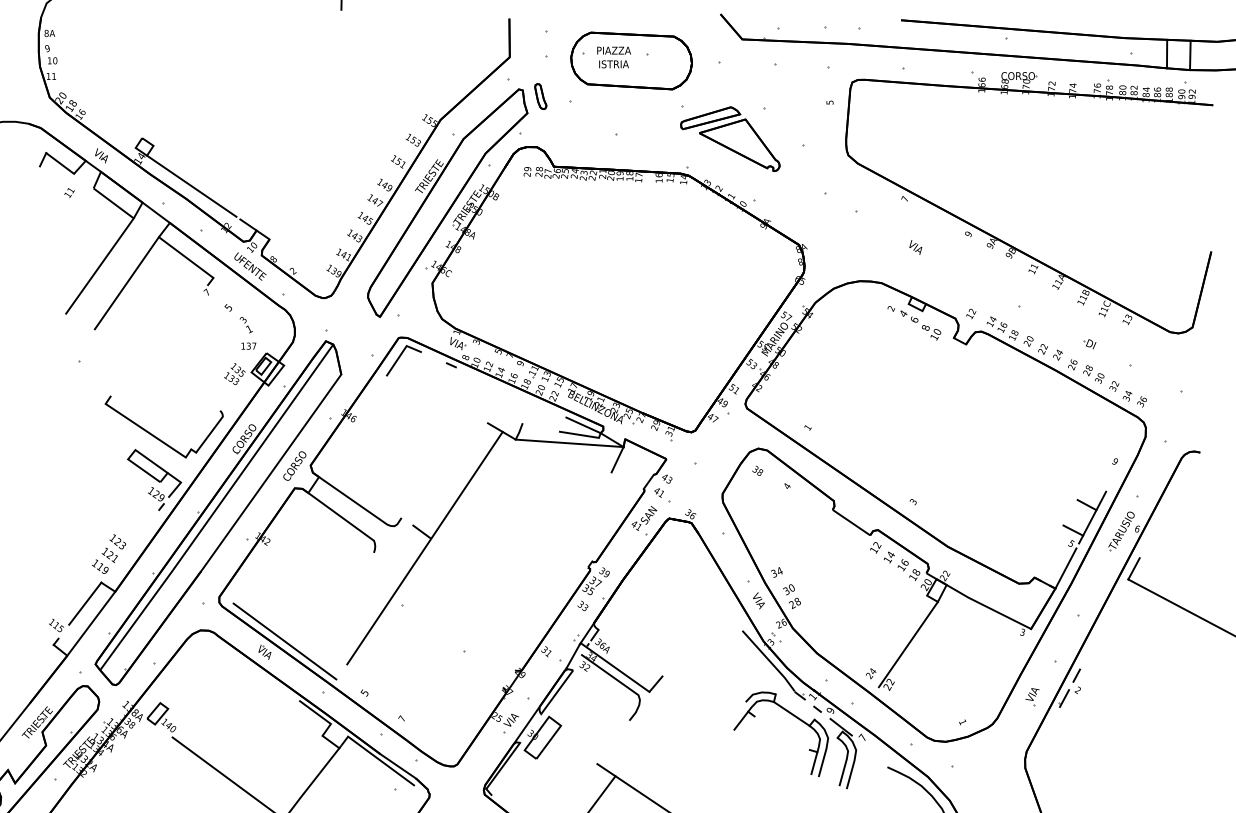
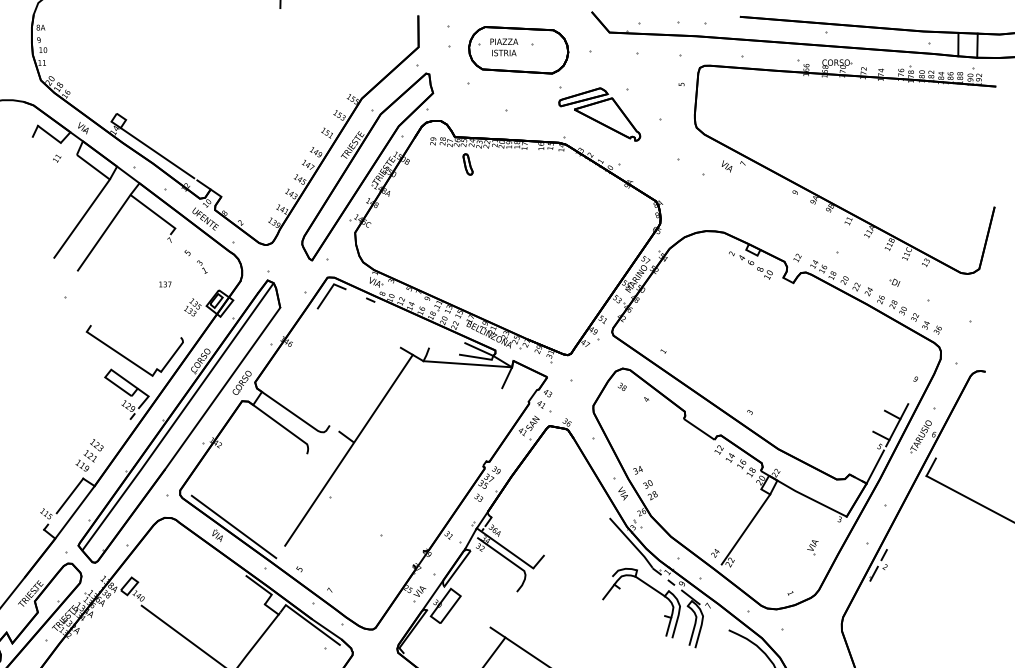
part: (540, 96) -> (467, 164), moved
text: (915, 247) -> (726, 166), moved
text: (249, 346) -> (165, 284), moved
part: (1032, 696) -> (812, 547), moved

